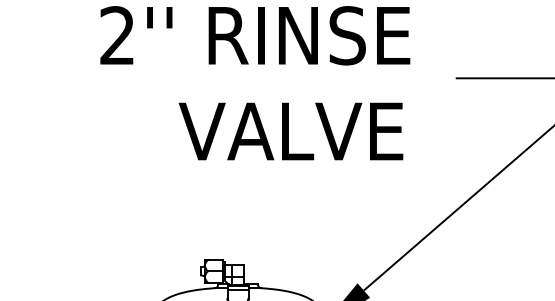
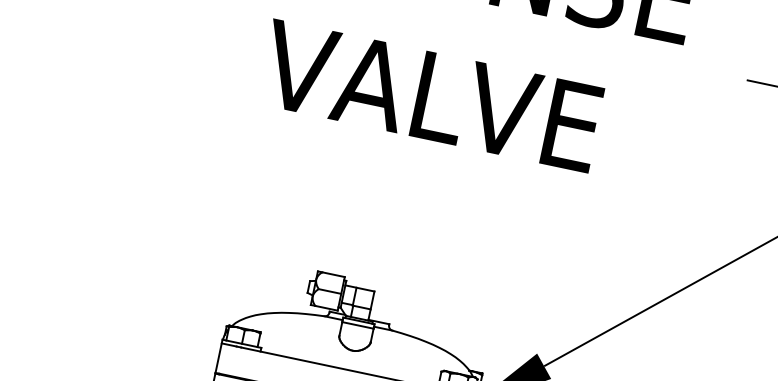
text: (290, 131) -> (430, 95), moved

